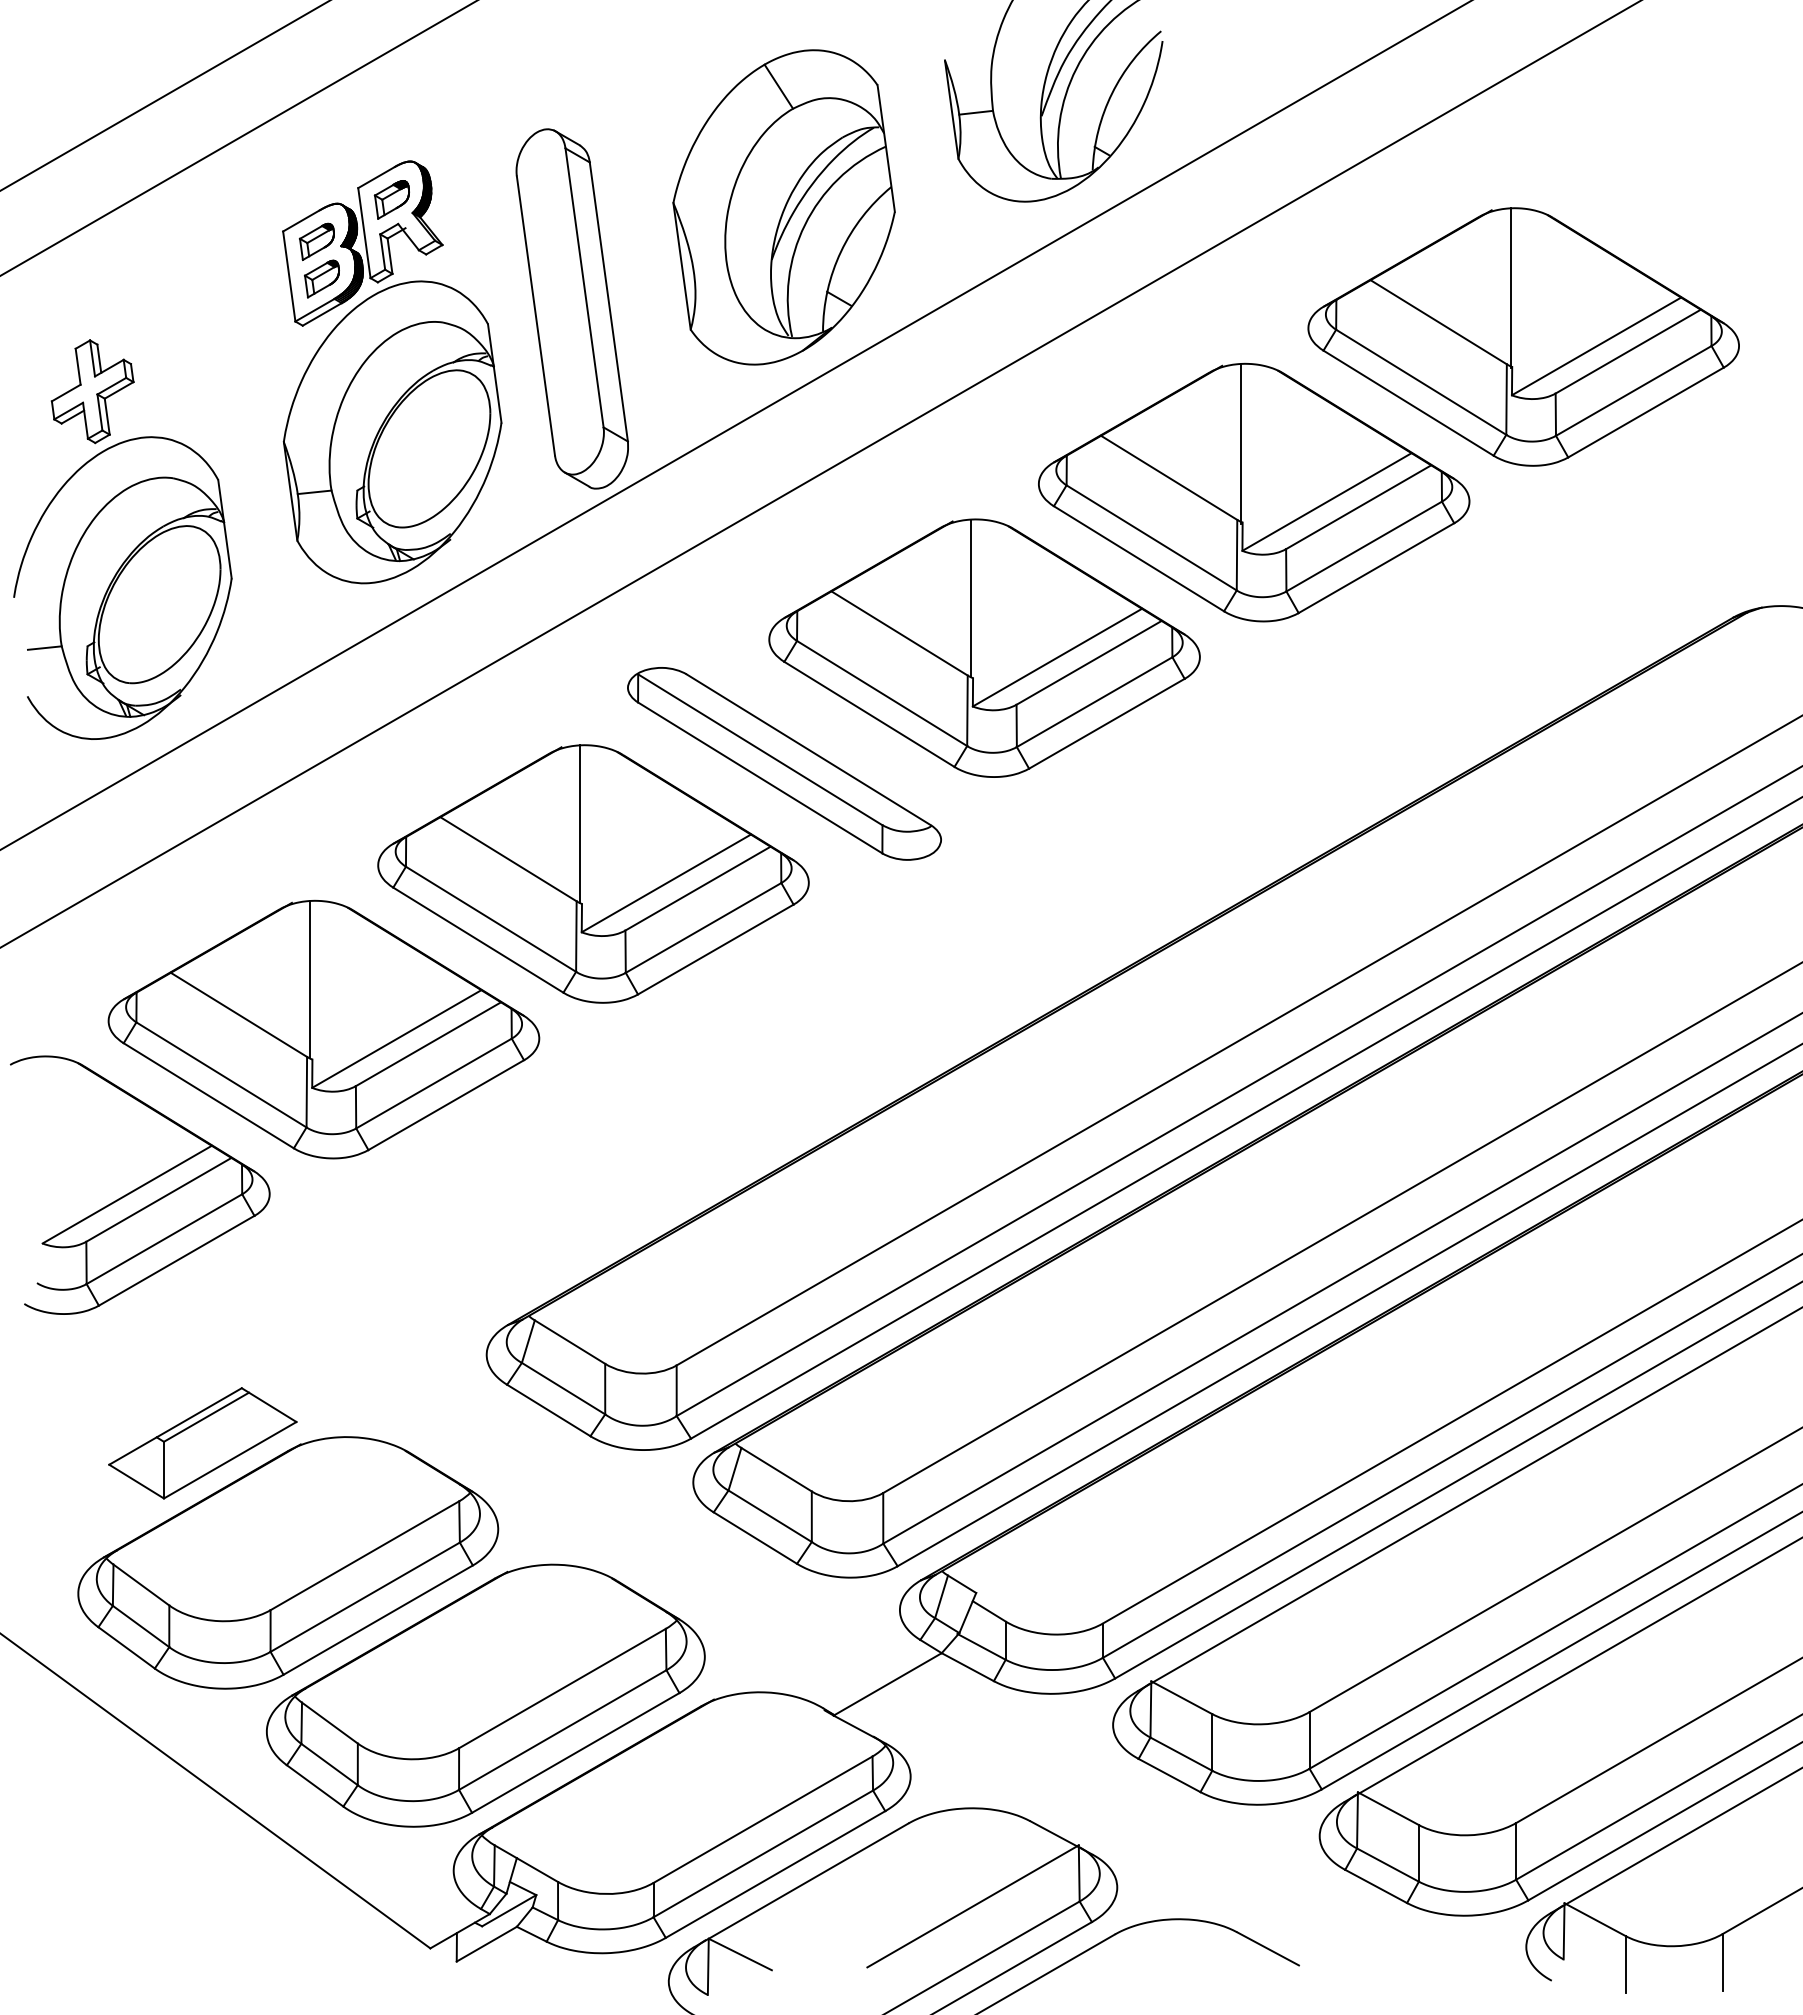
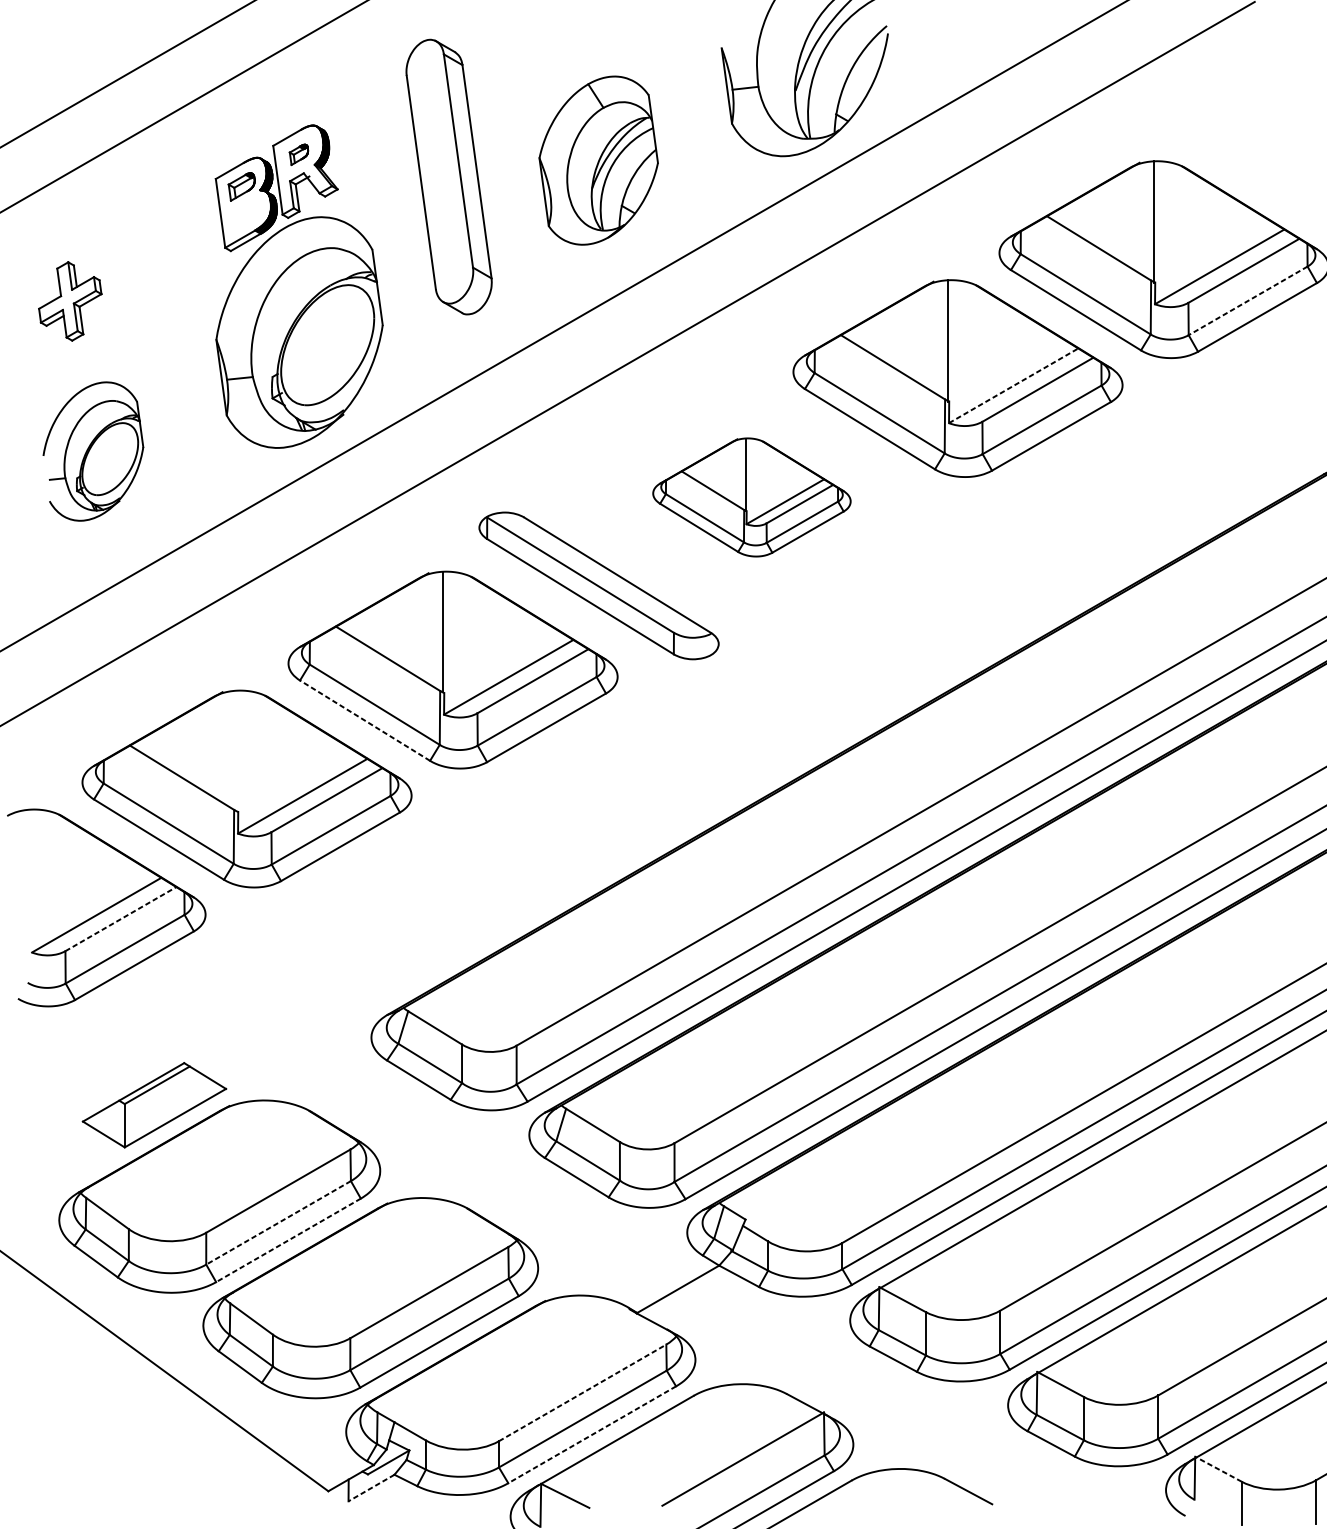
part: (391, 199) -> (298, 154), size x0.7
part: (783, 207) -> (598, 160), size x0.7
part: (321, 278) -> (245, 214), removed
part: (571, 308) -> (448, 176), moved
line: (1633, 390) -> (1247, 300), solid -> dashed
line: (1327, 502) -> (1014, 386), solid -> dashed
part: (122, 587) -> (93, 451), size x0.6
part: (984, 647) -> (751, 496), size x0.6
line: (478, 940) -> (365, 720), solid -> dashed
line: (309, 979) -> (236, 750), removed
line: (158, 1199) -> (120, 918), solid -> dashed
line: (364, 1597) -> (278, 1223), solid -> dashed
line: (377, 1620) -> (287, 1240), solid -> dashed
line: (763, 1819) -> (582, 1392), solid -> dashed
line: (775, 1874) -> (592, 1434), solid -> dashed
line: (1595, 1919) -> (1218, 1469), solid -> dashed
line: (486, 1944) -> (371, 1488), solid -> dashed

